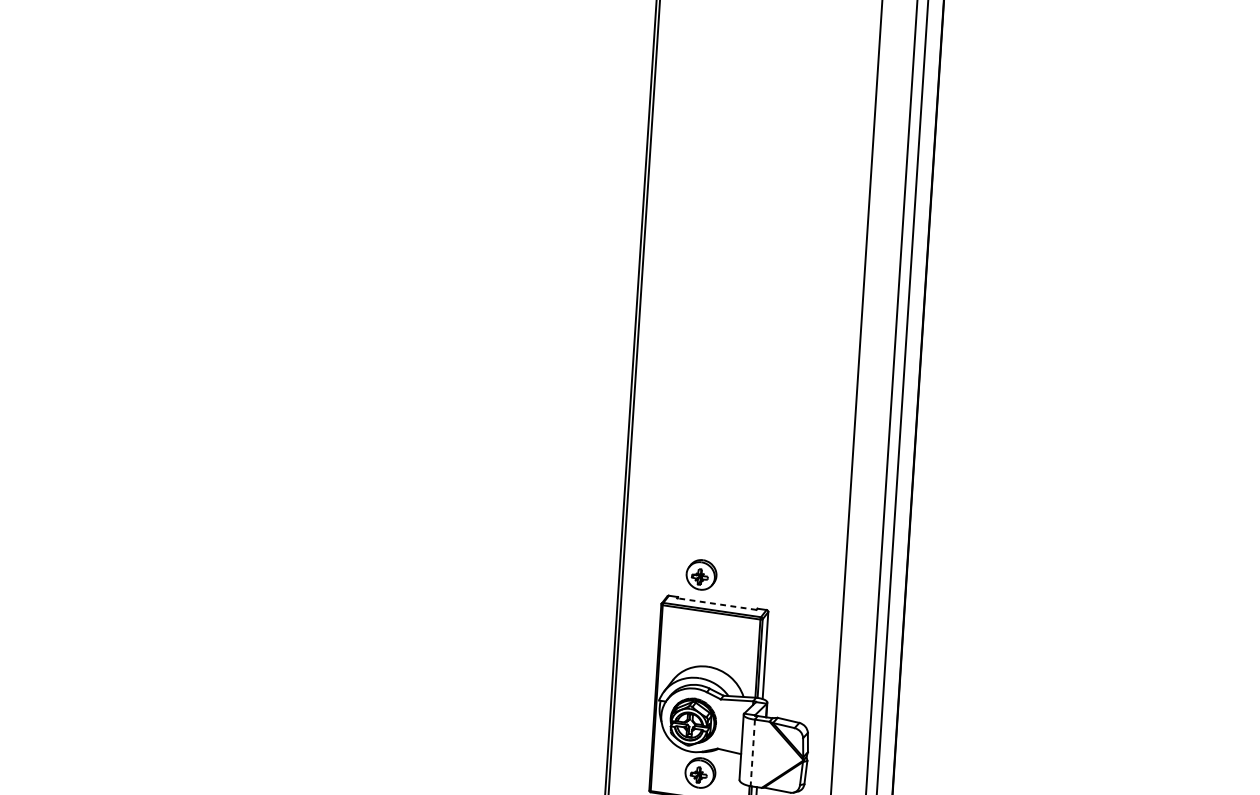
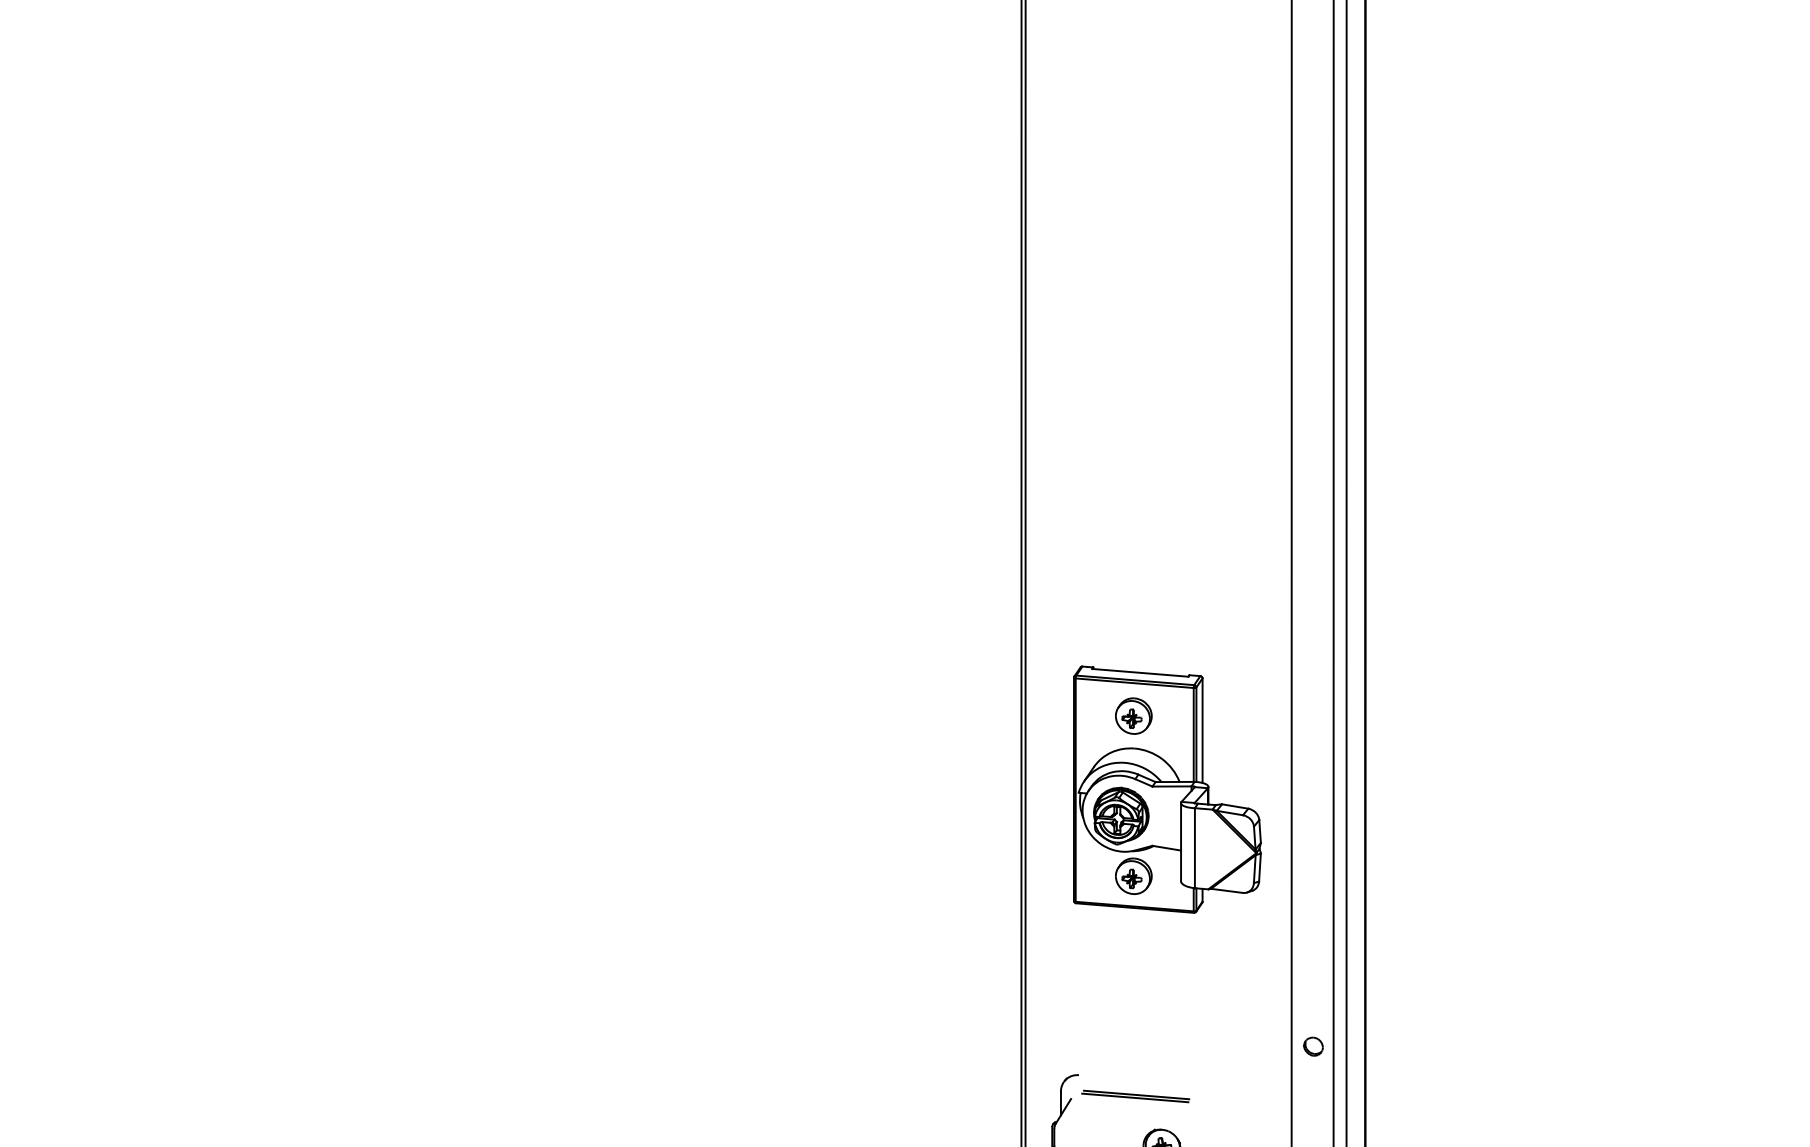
part: (701, 574) -> (1133, 715), moved
line: (716, 603) -> (1139, 672), dashed -> solid
line: (752, 753) -> (1194, 848), dashed -> solid

